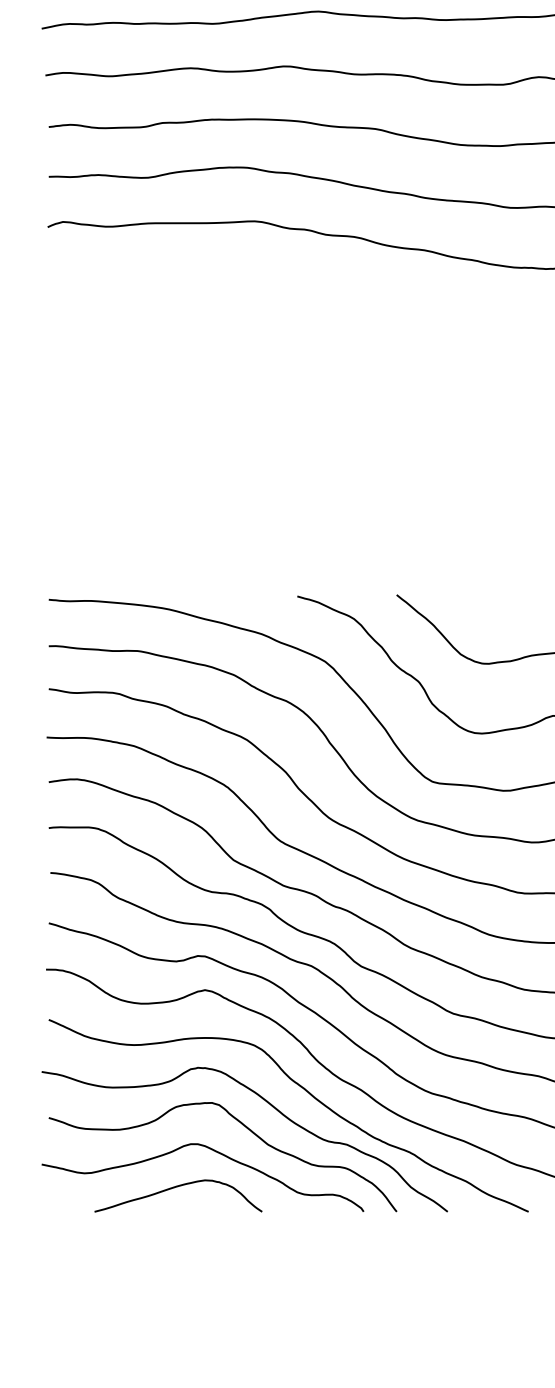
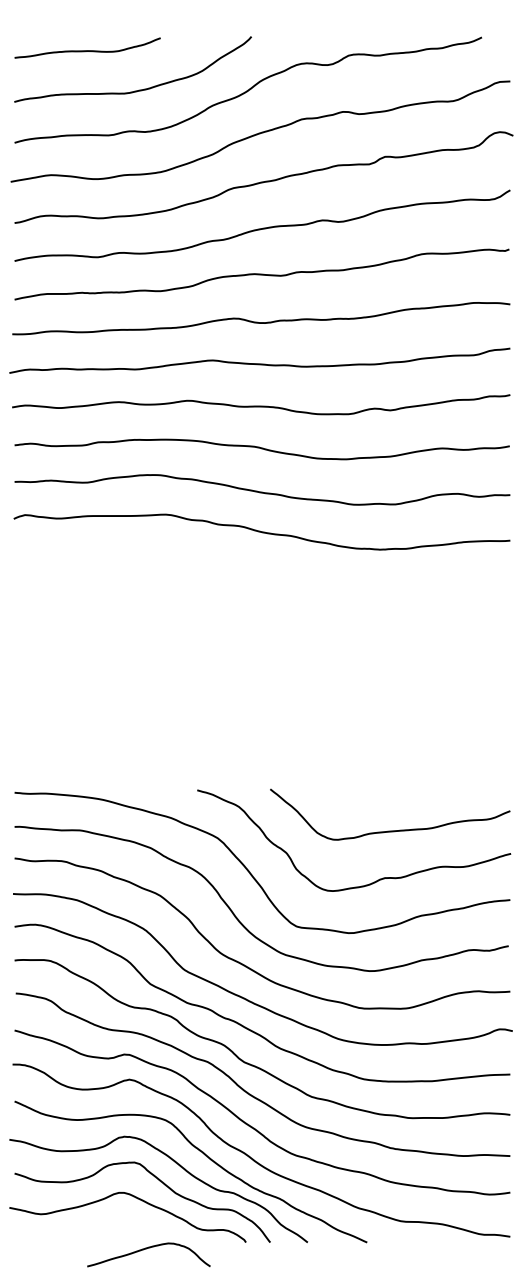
curve: (175, 1188) -> (146, 1249), moved

